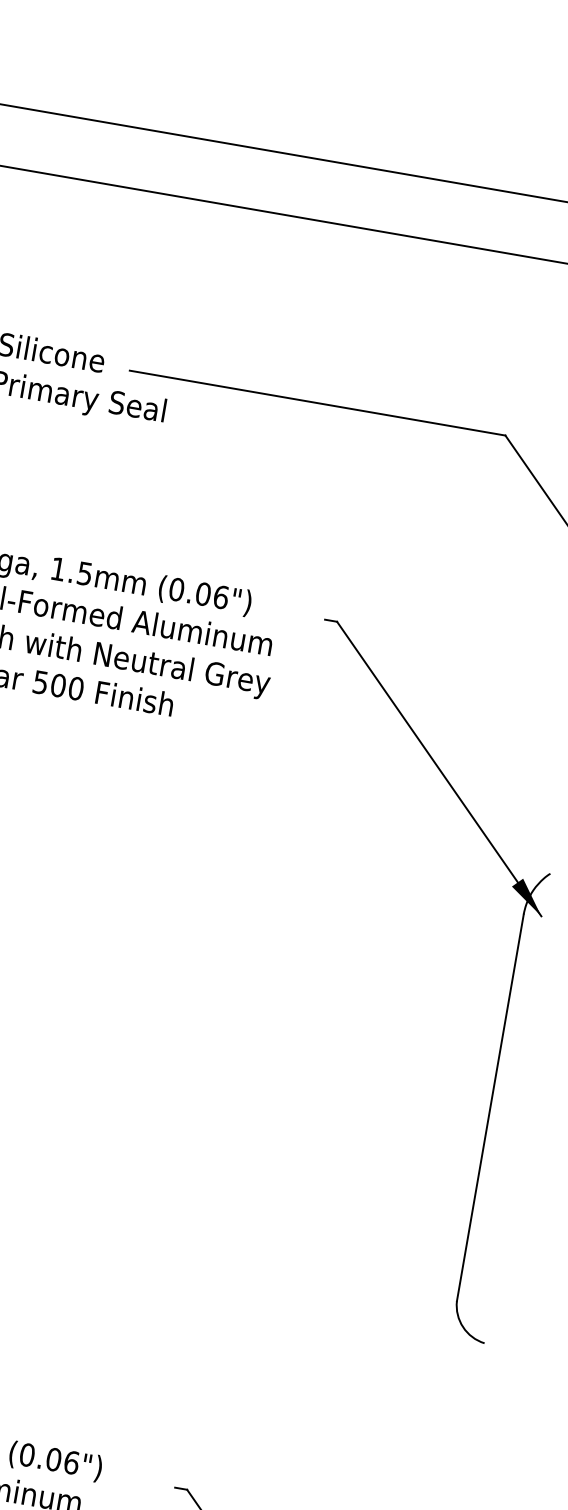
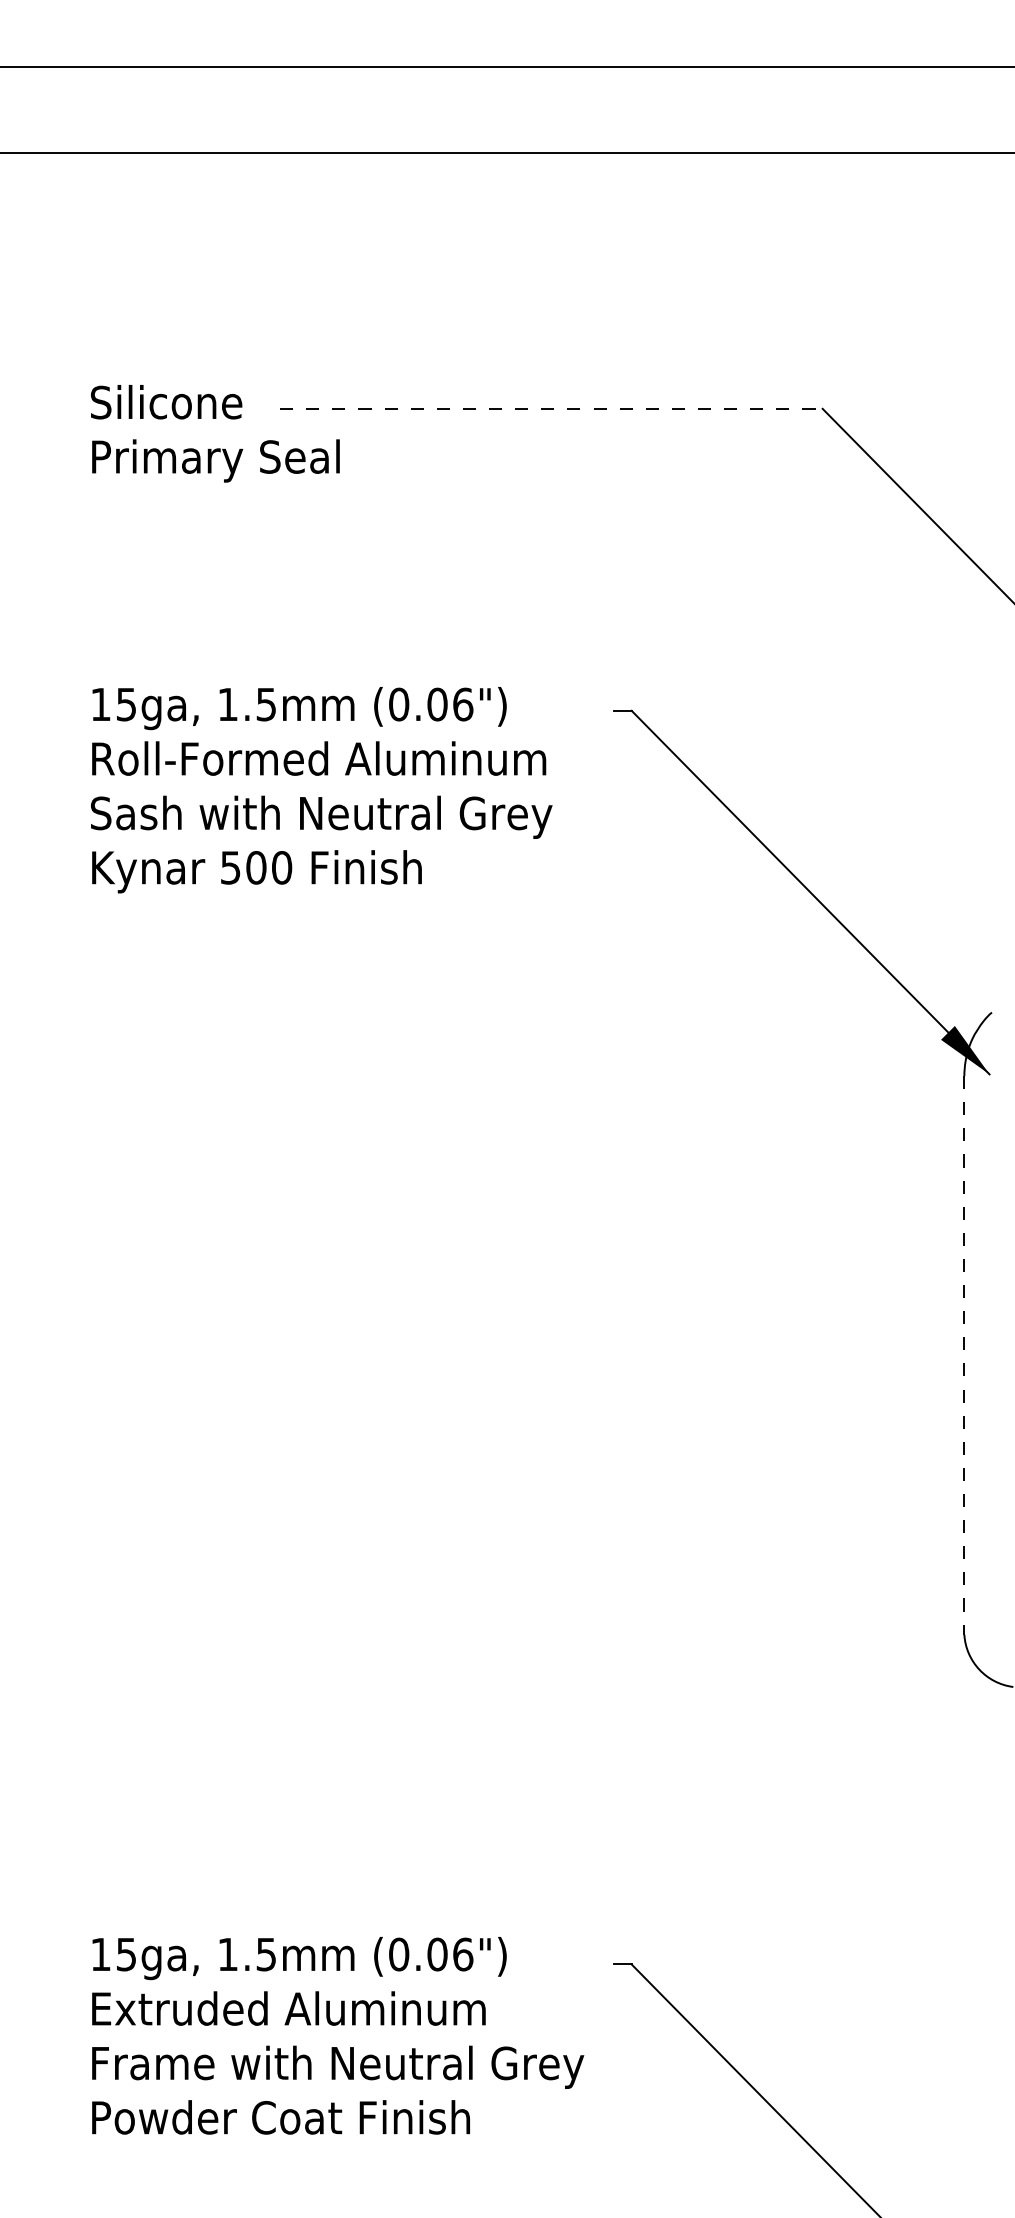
line: (317, 402) -> (551, 408), solid -> dashed
line: (490, 1107) -> (964, 1355), solid -> dashed

